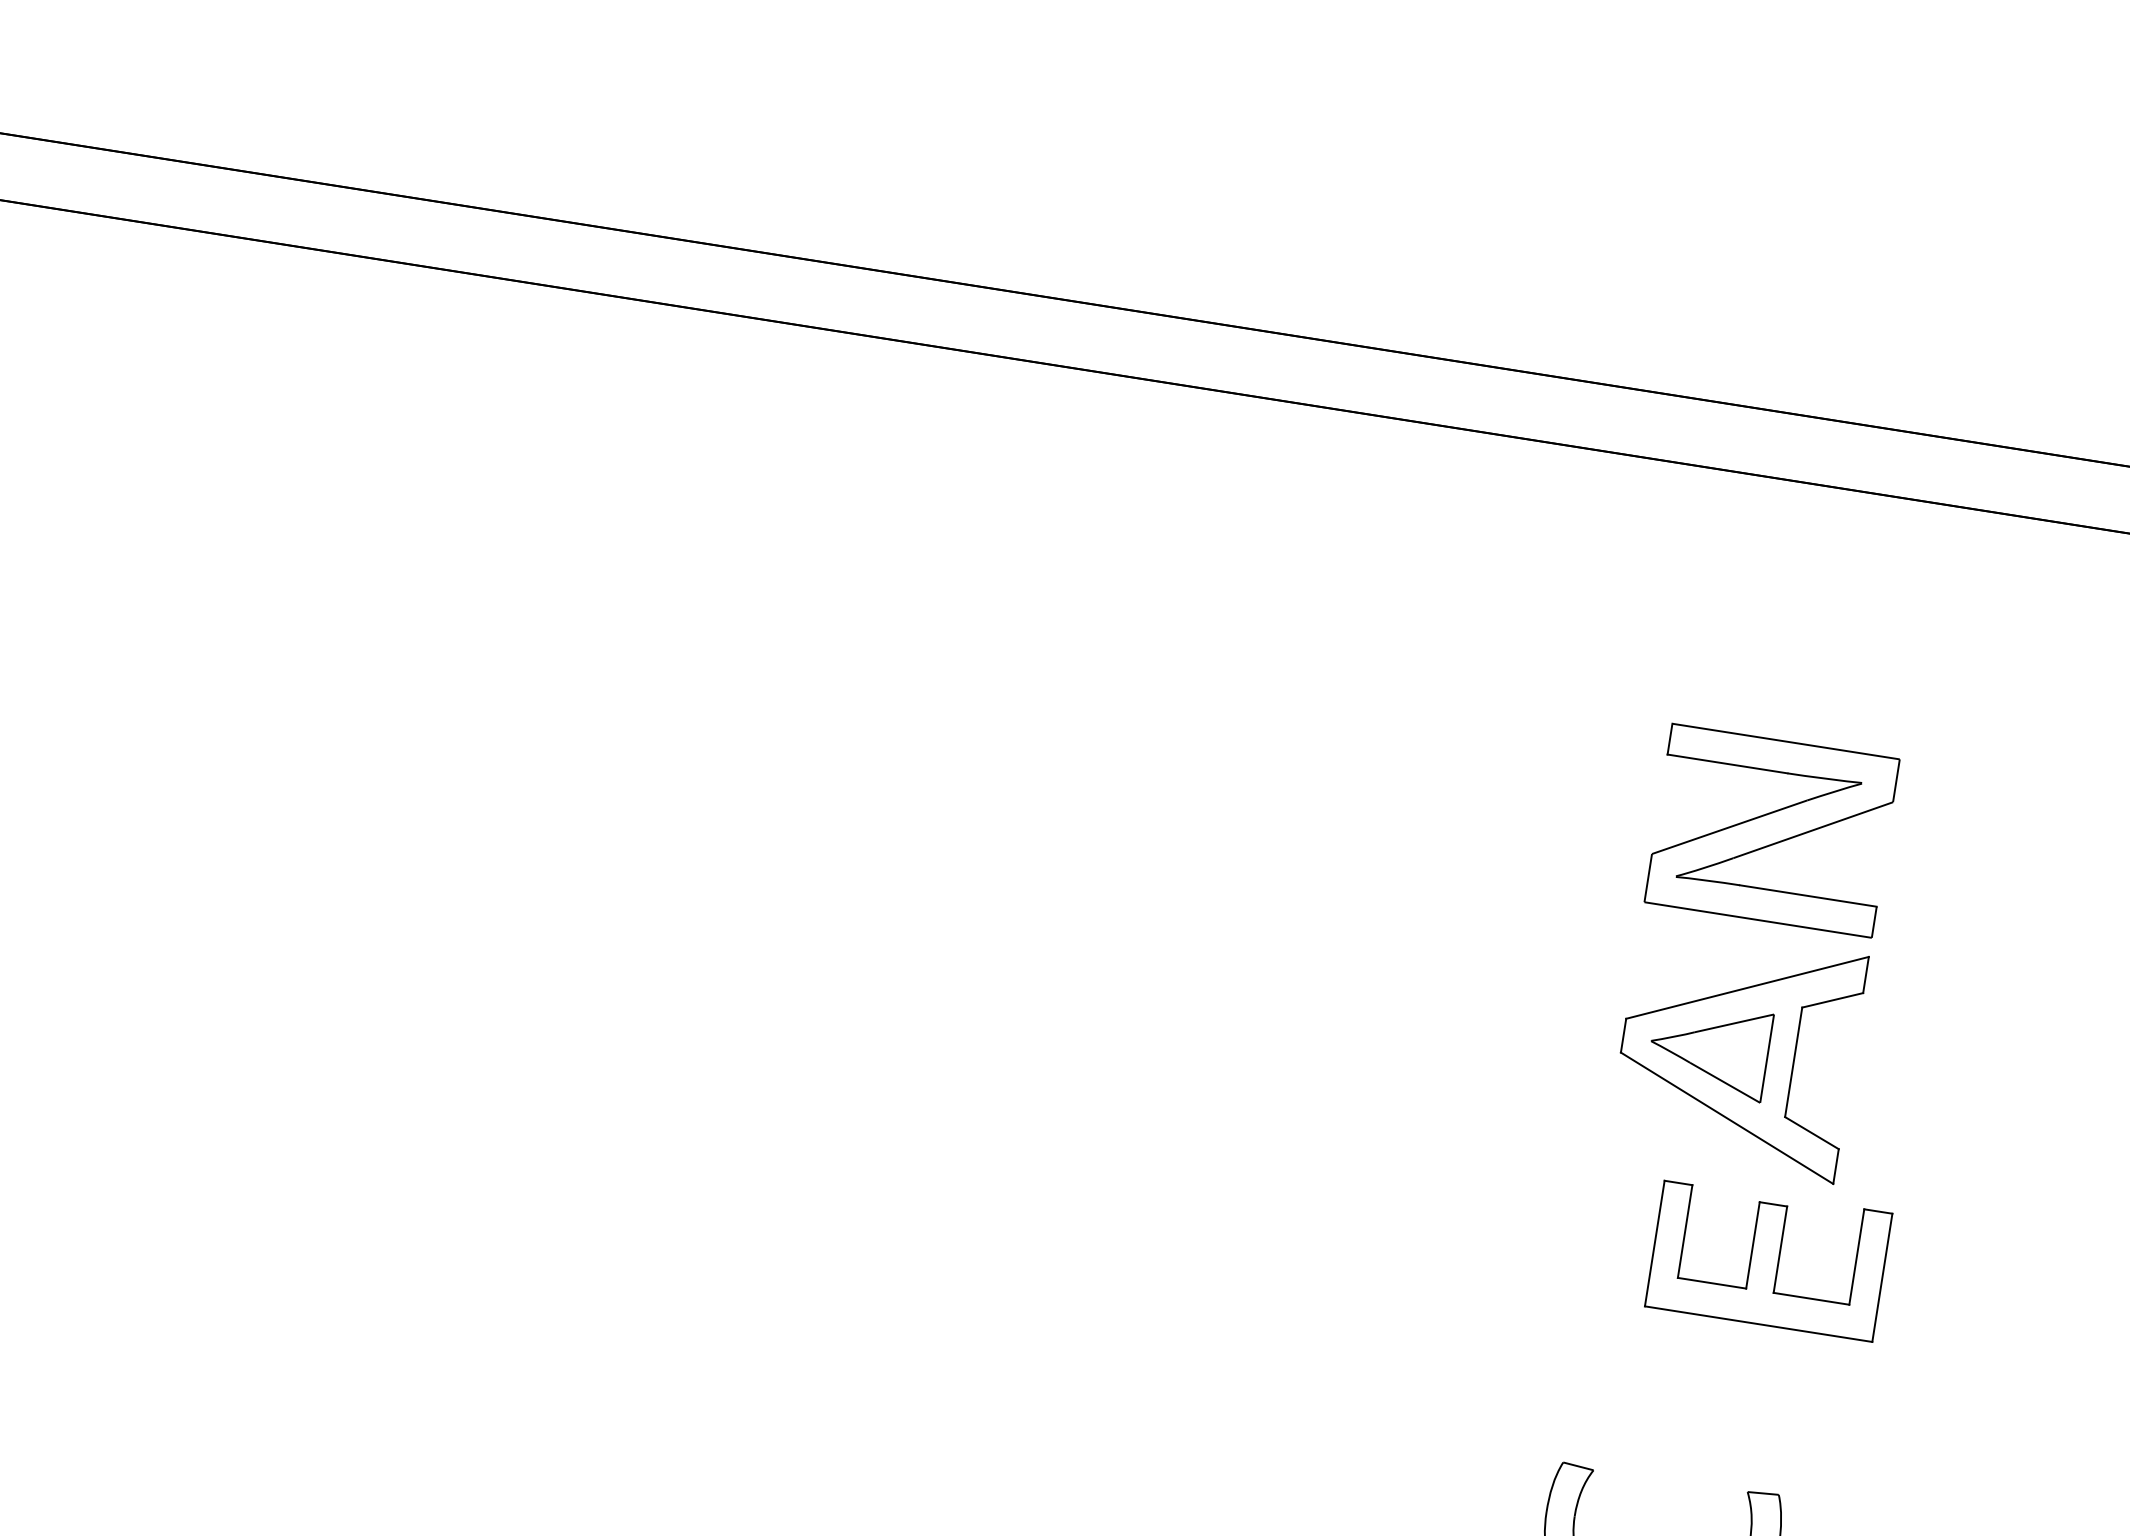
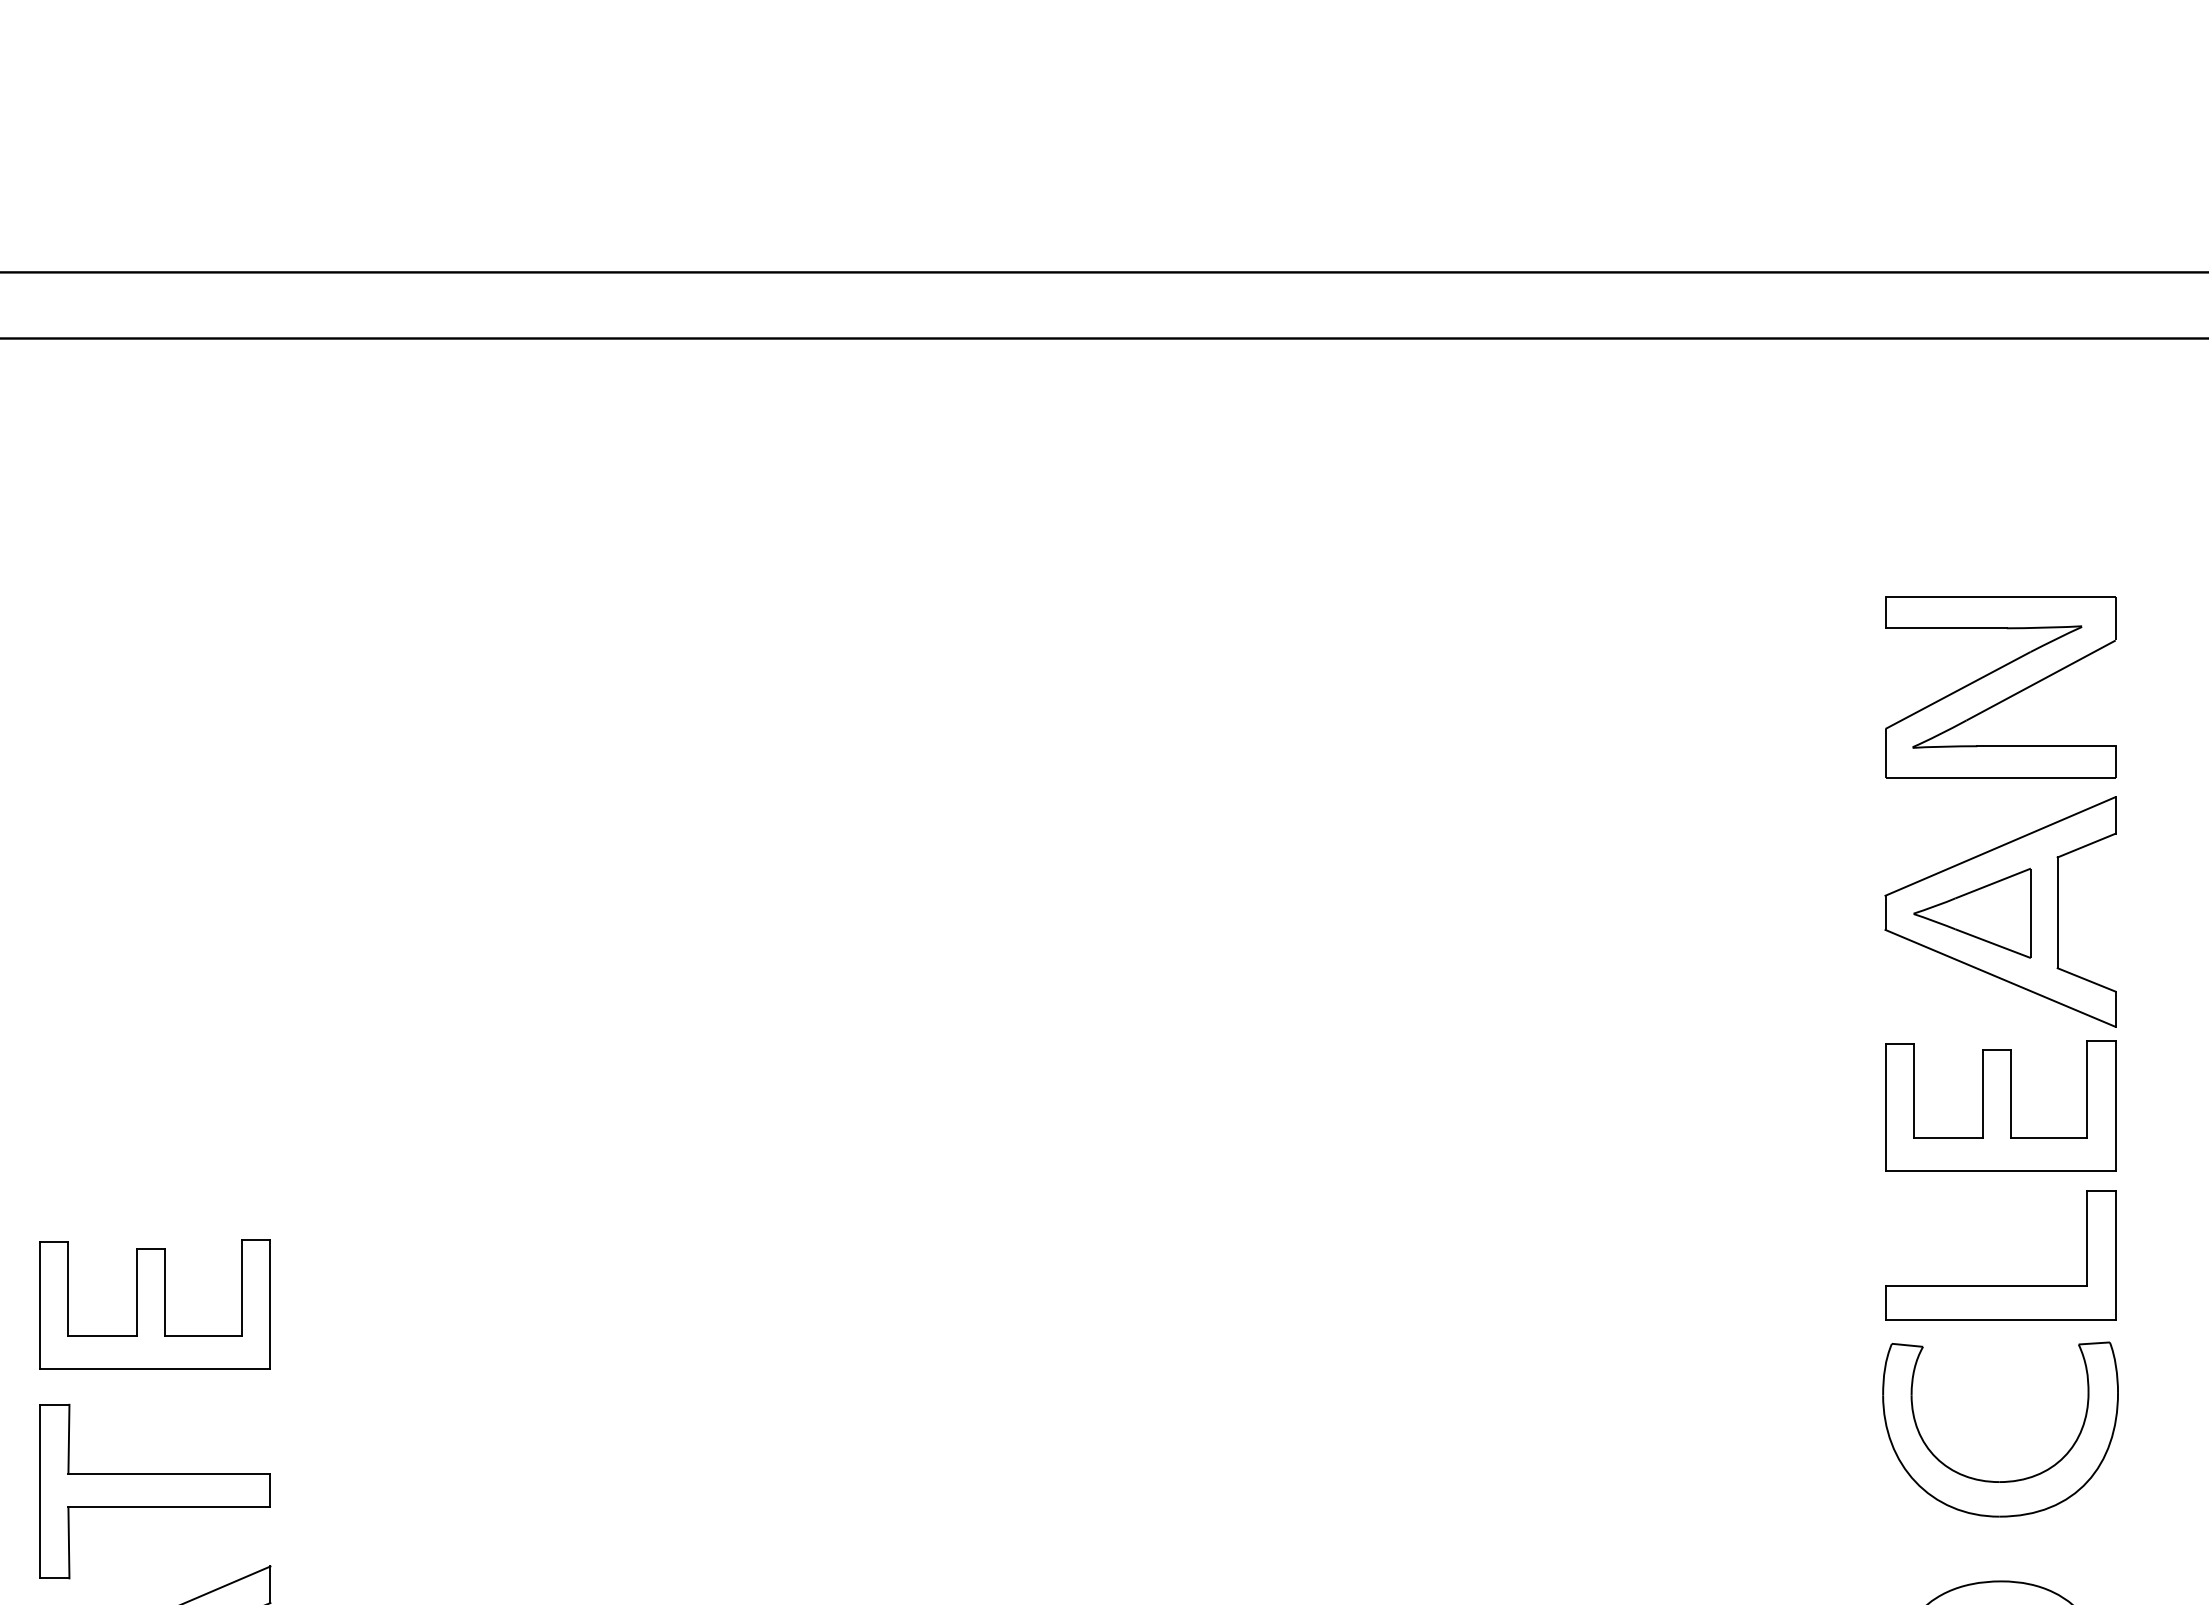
part: (1768, 1259) -> (2000, 1105), moved
part: (1679, 1421) -> (2000, 1285), added

